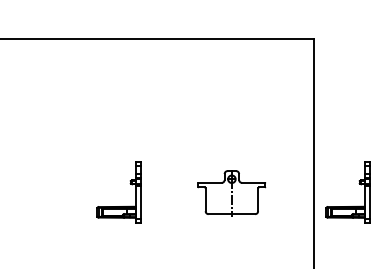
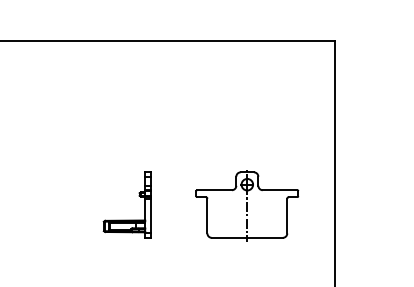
part: (231, 193) -> (246, 206), size x1.43
part: (347, 206) -> (370, 220), removed

